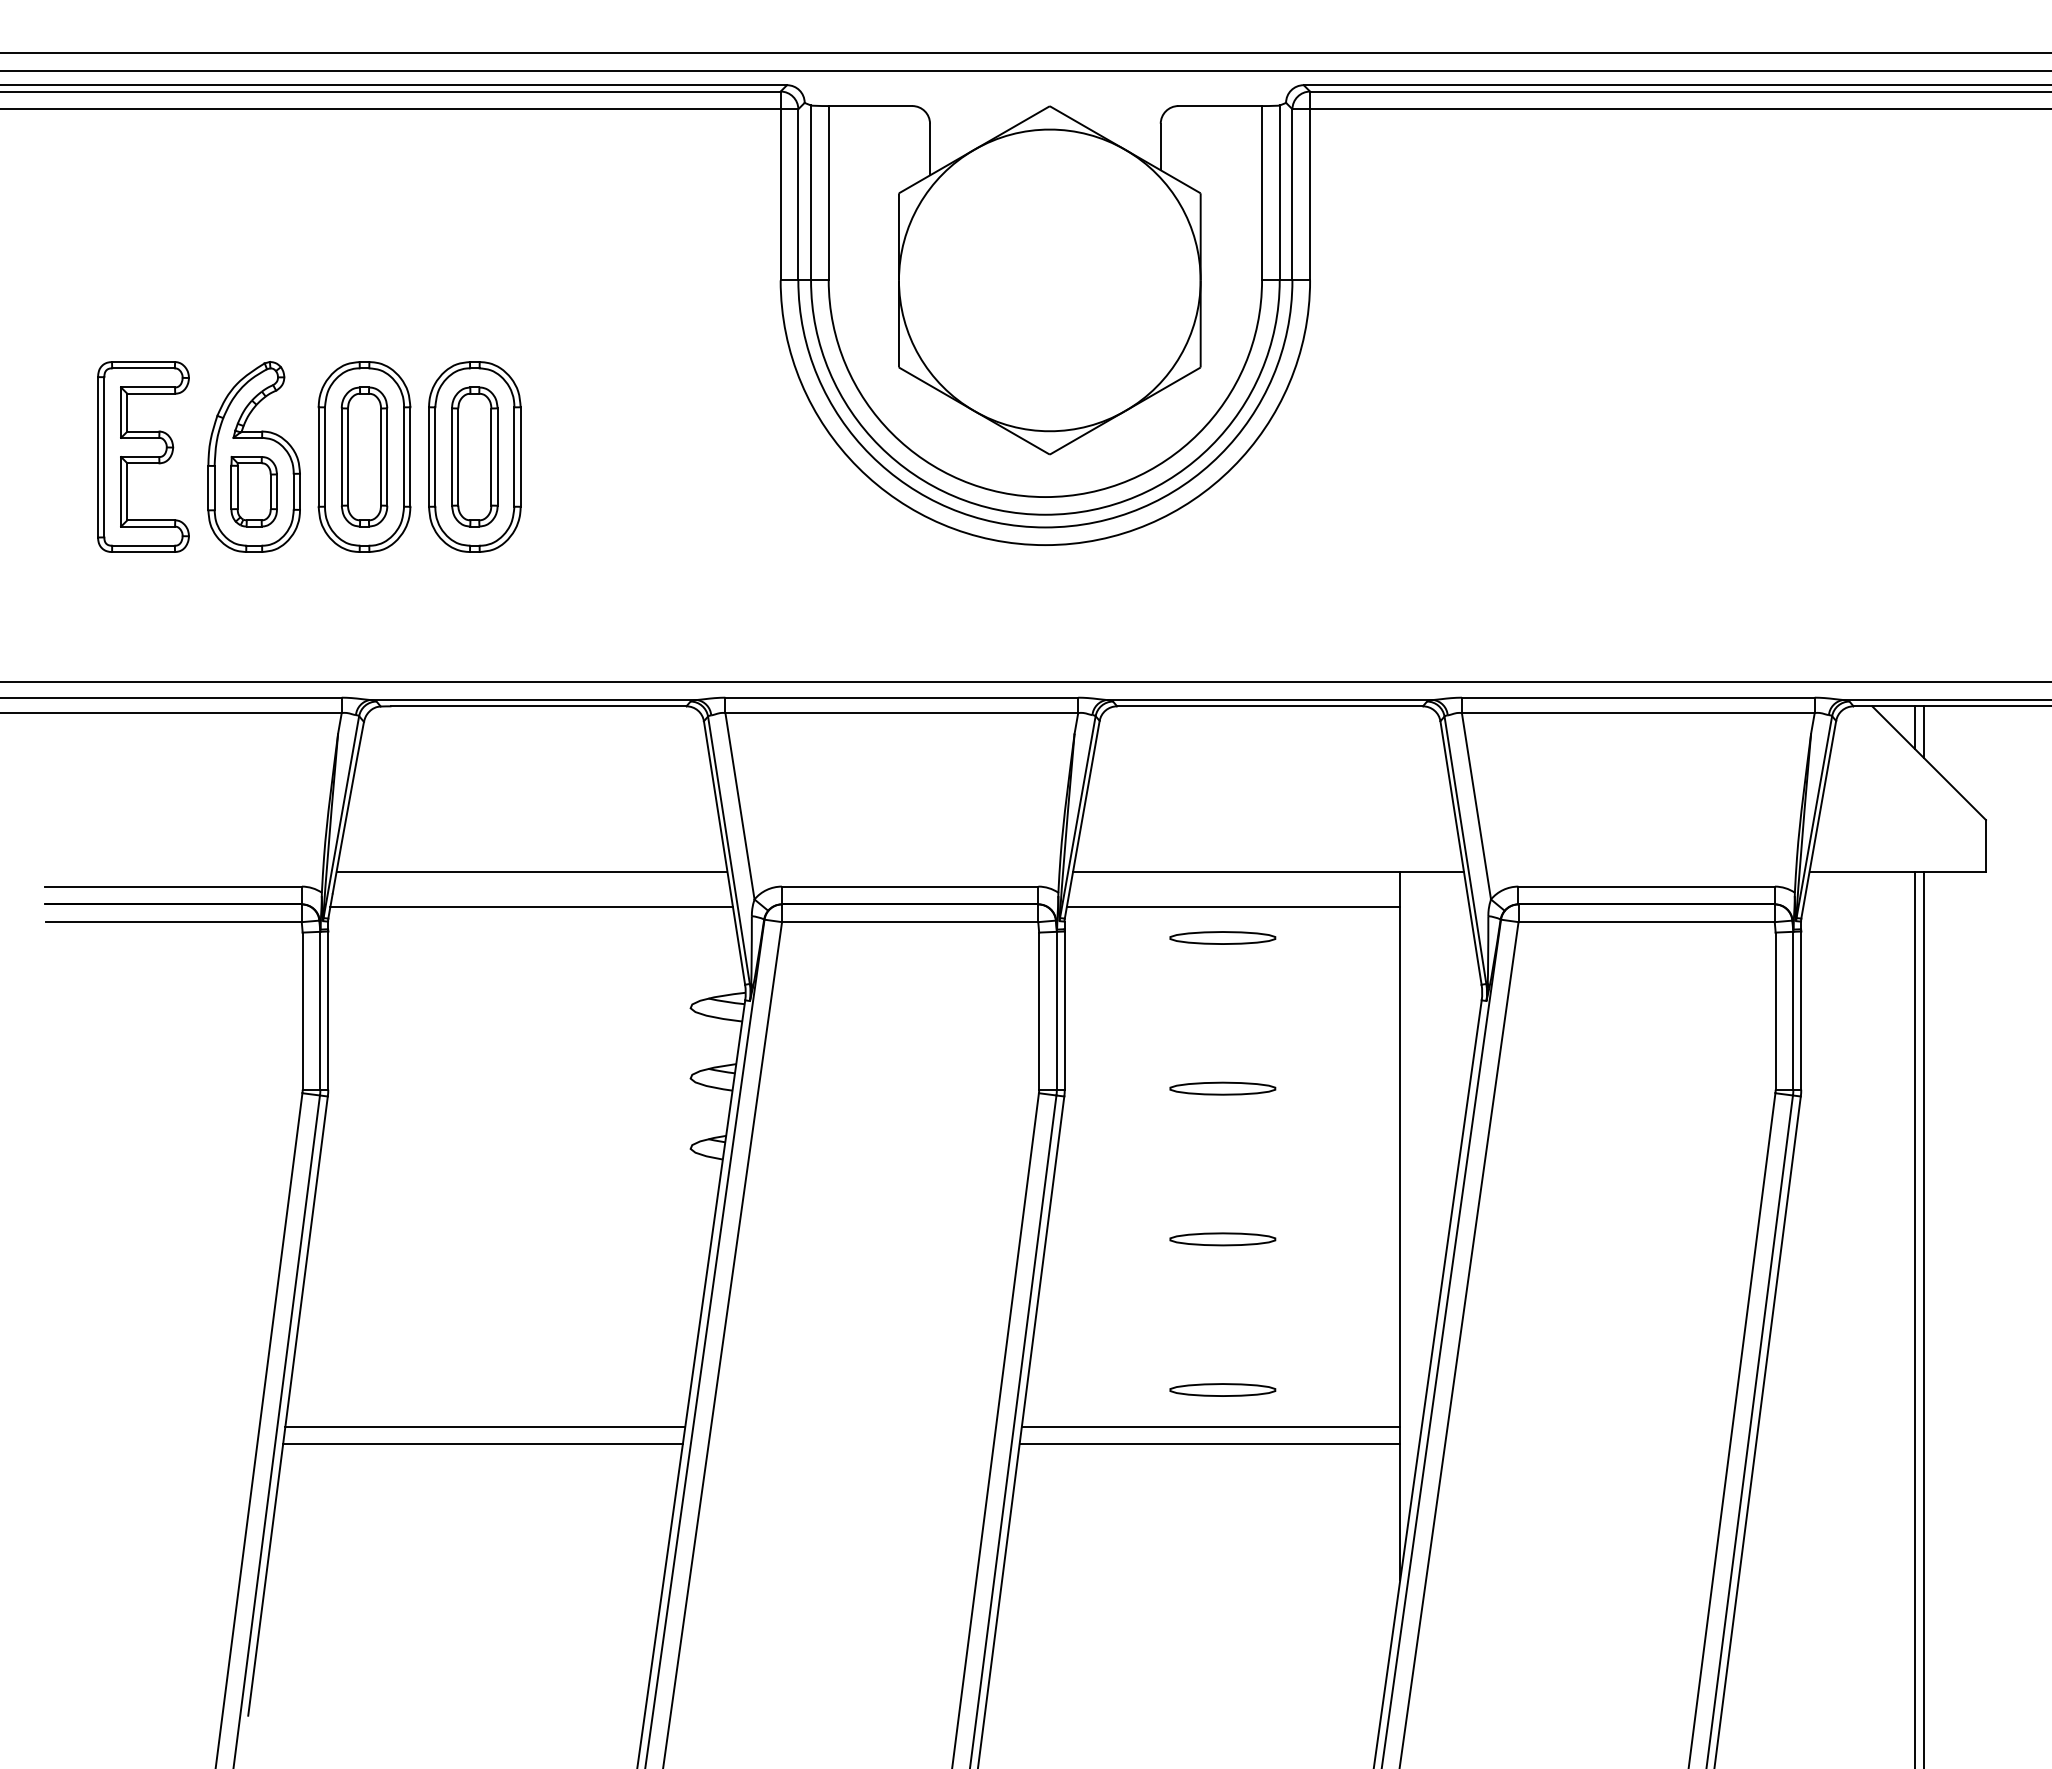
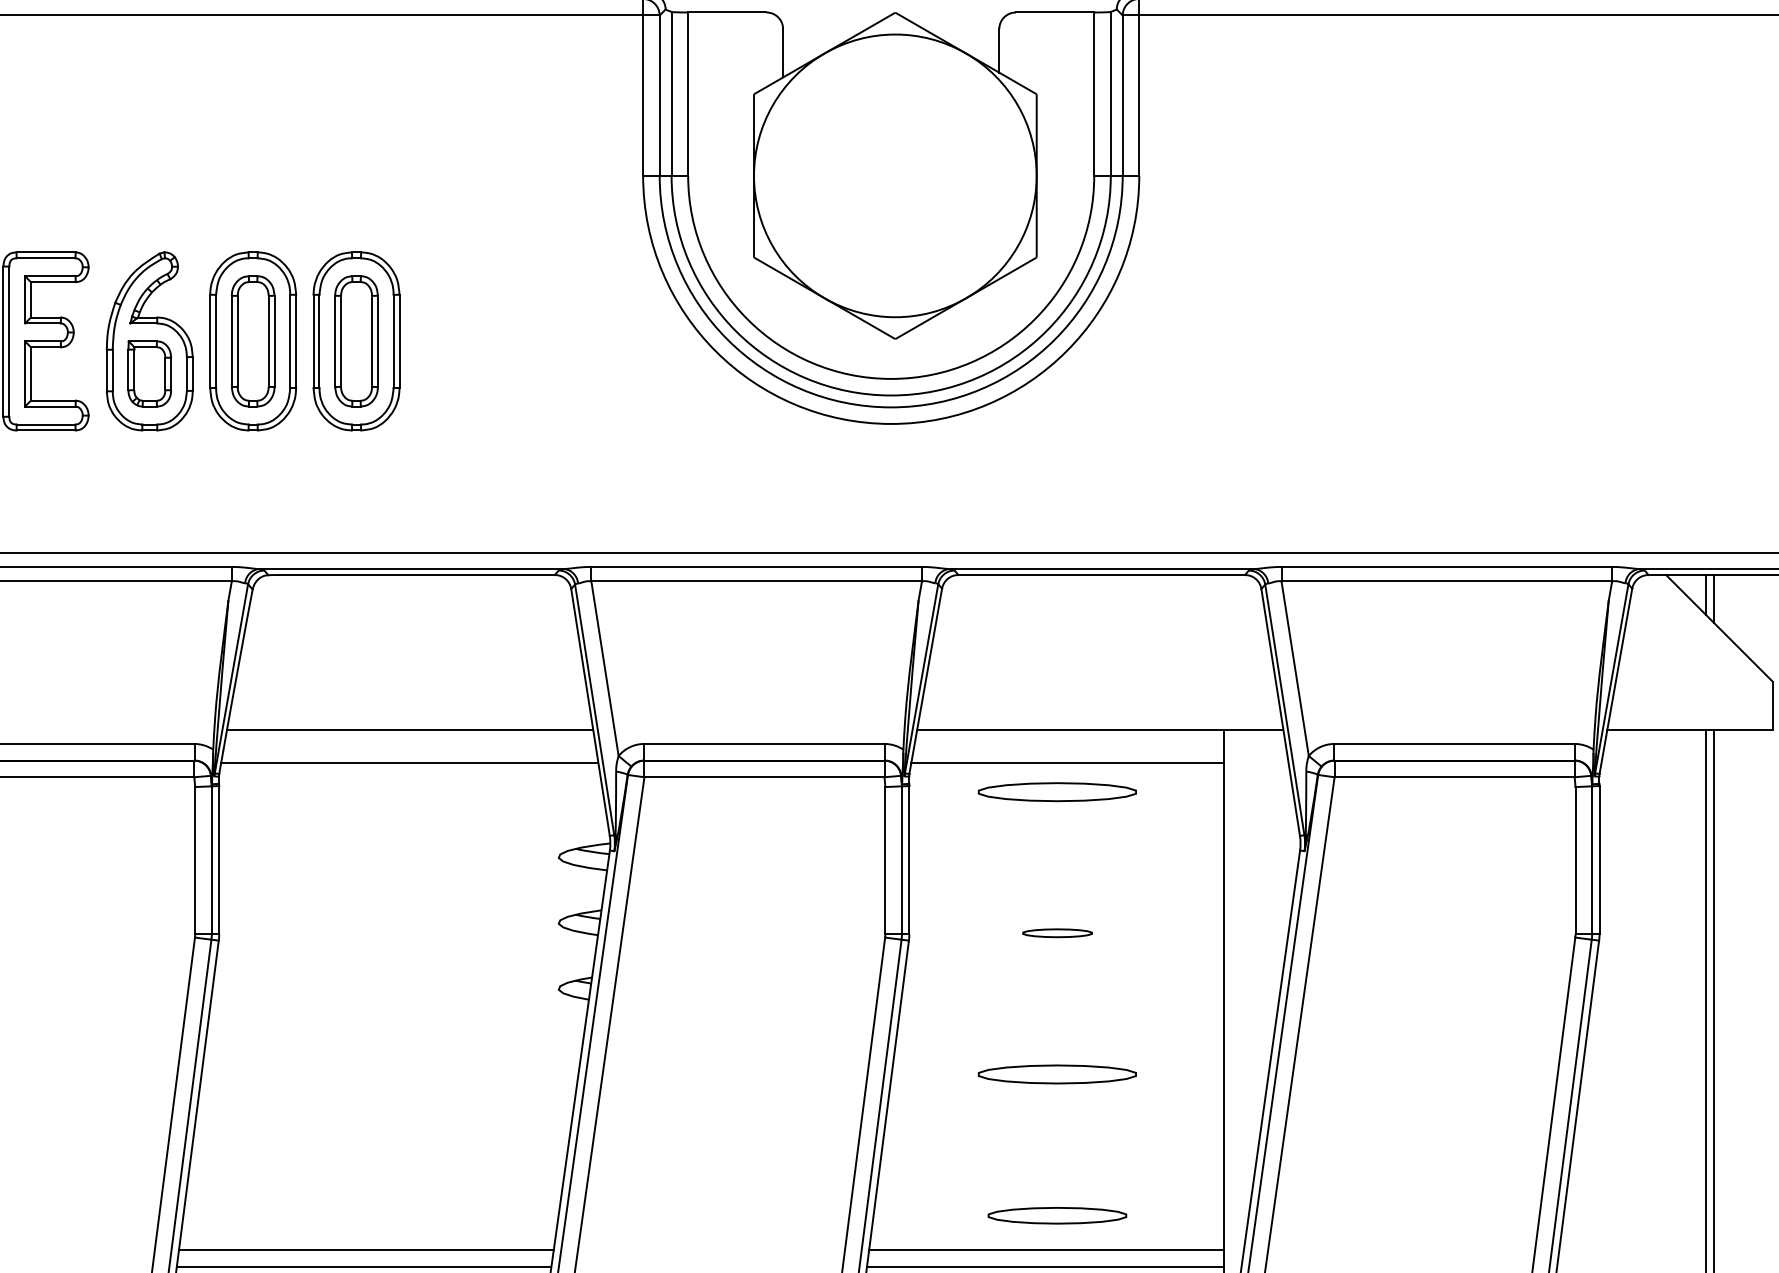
part: (1222, 937) -> (1057, 791), size x1.6
part: (1222, 1088) -> (1057, 933), size x0.7
part: (1222, 1239) -> (1057, 1074), size x1.6
part: (1222, 1389) -> (1057, 1215), size x1.4

